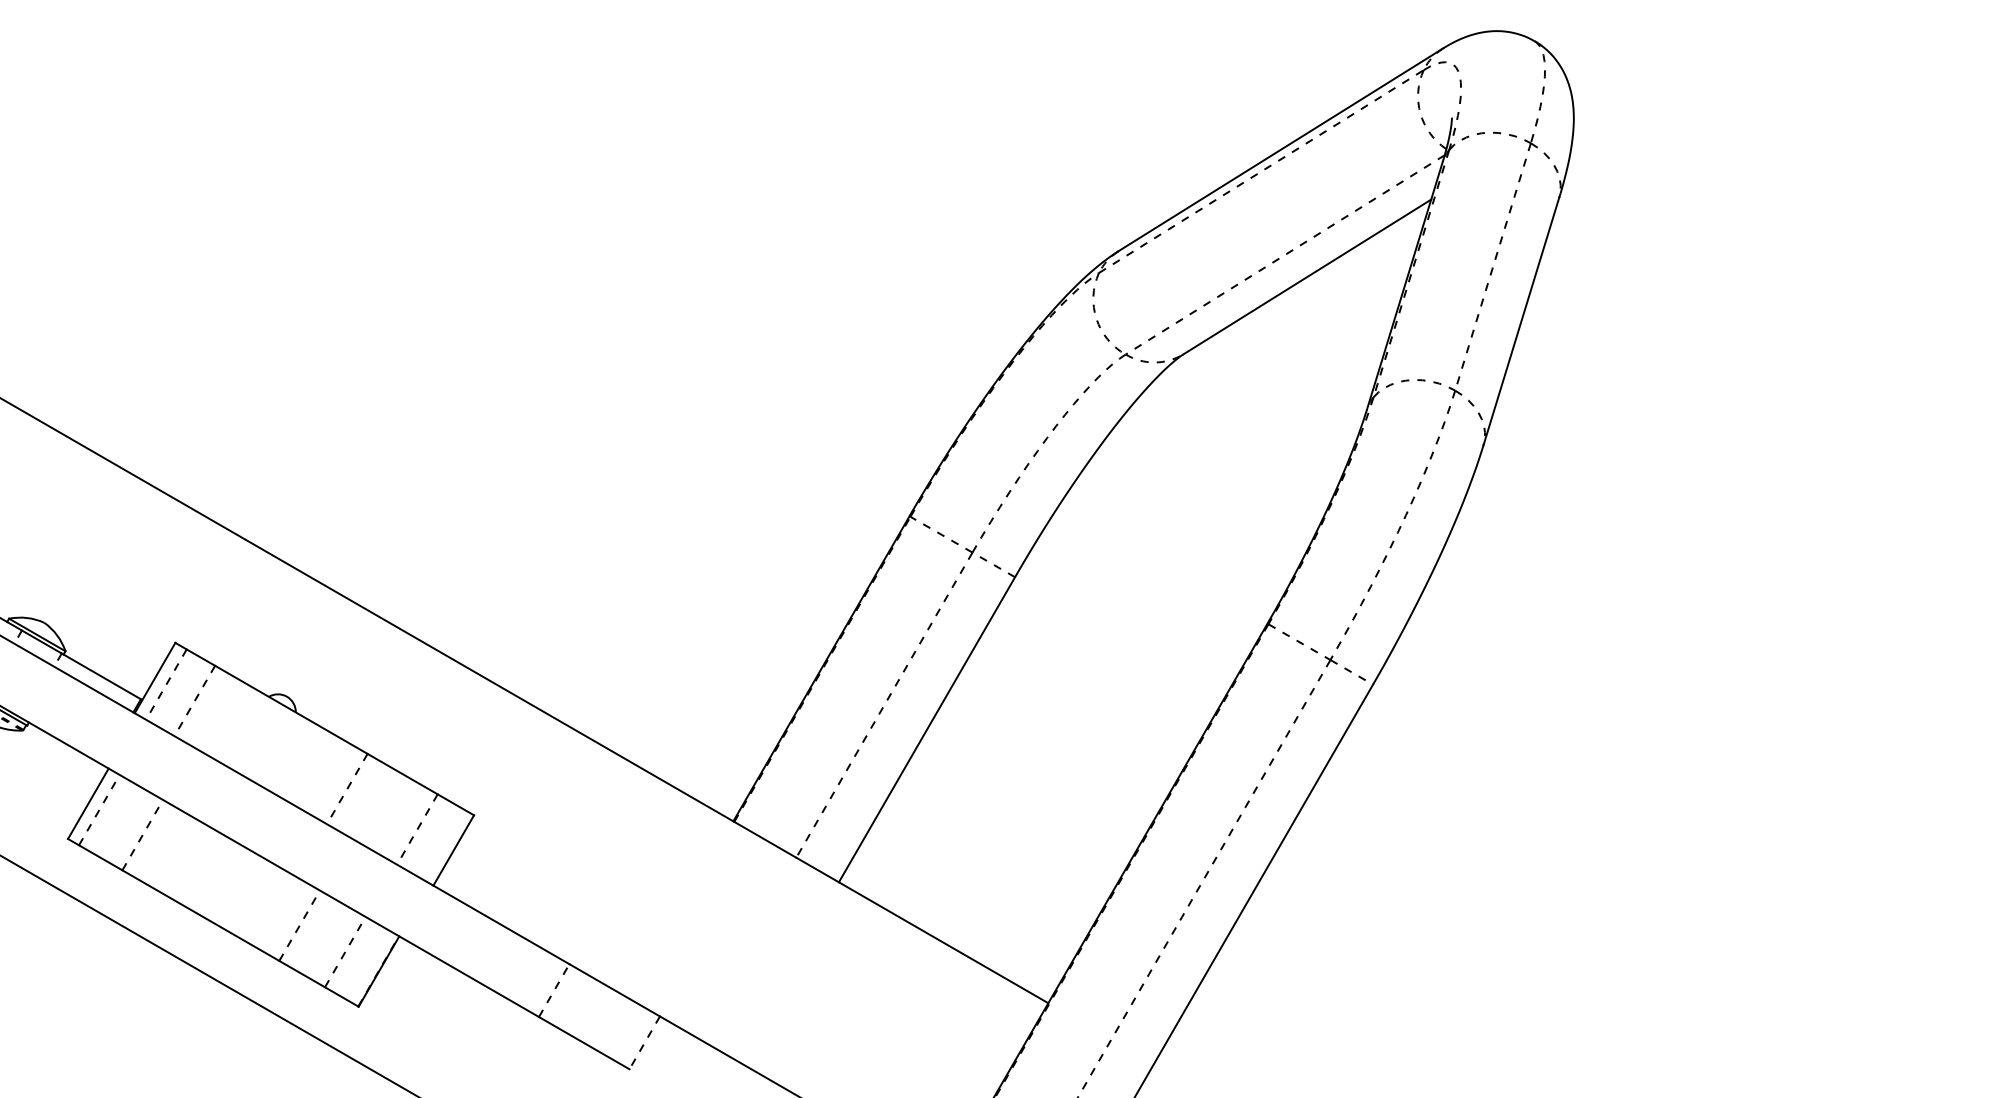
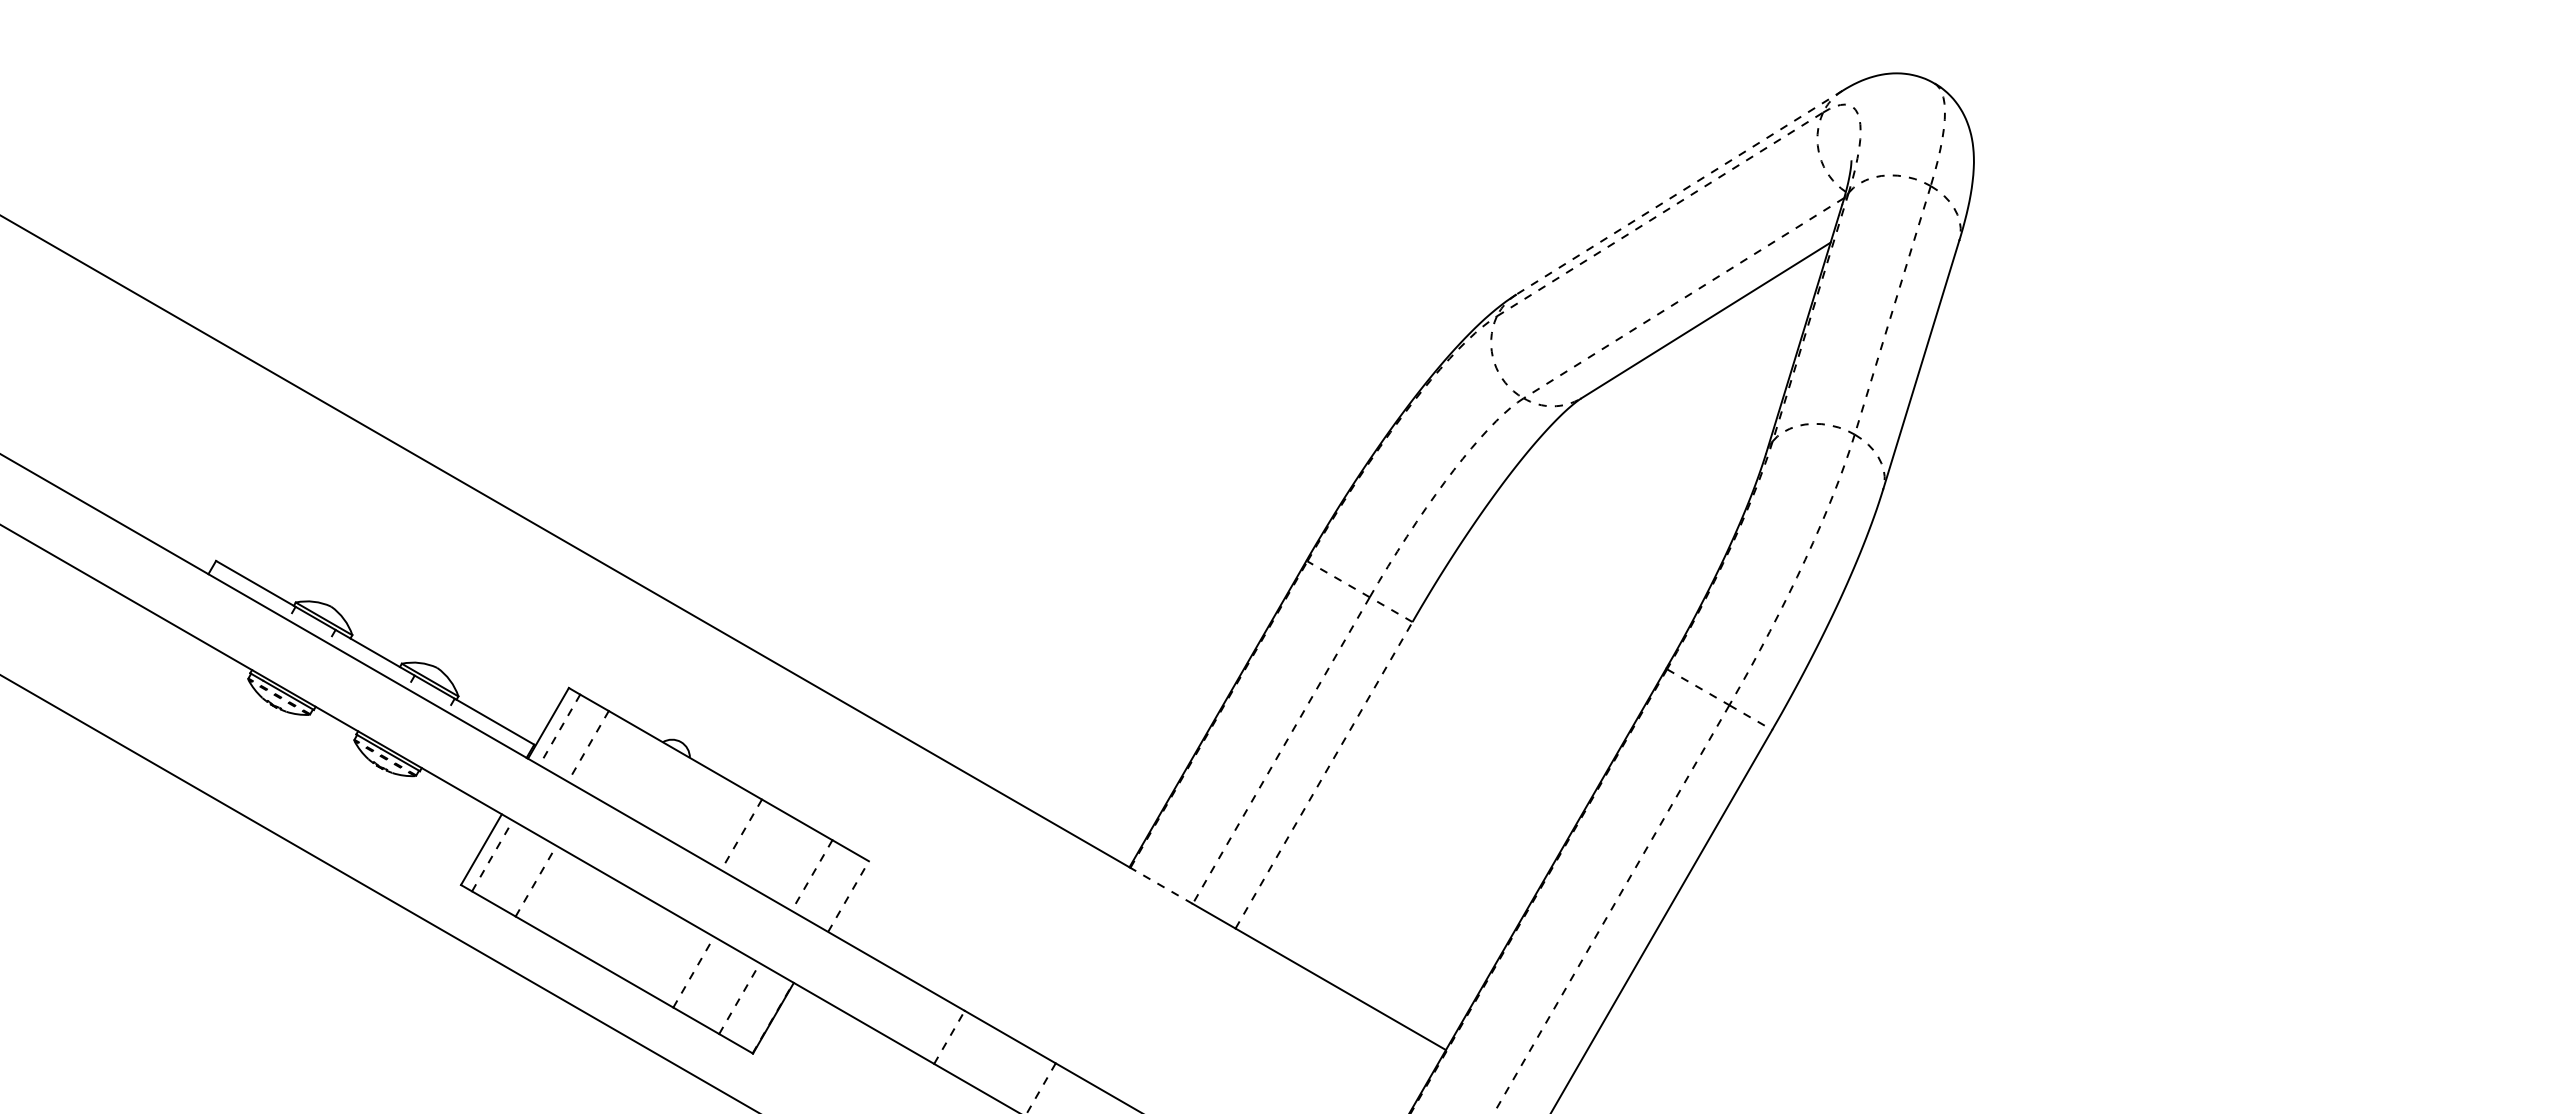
line: (1280, 149) -> (1679, 192), solid -> dashed
line: (927, 729) -> (1324, 775), solid -> dashed
line: (765, 839) -> (1161, 885), solid -> dashed
line: (453, 850) -> (848, 896), solid -> dashed

